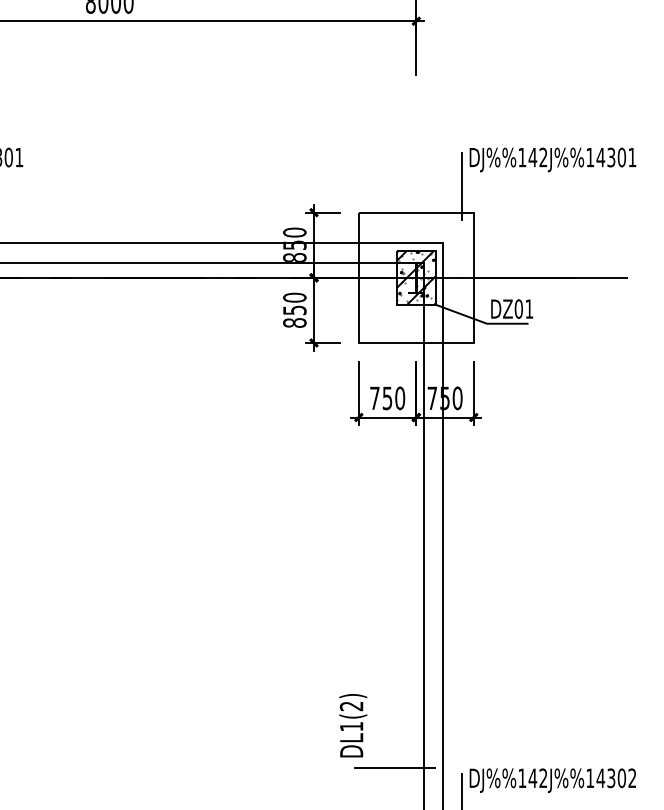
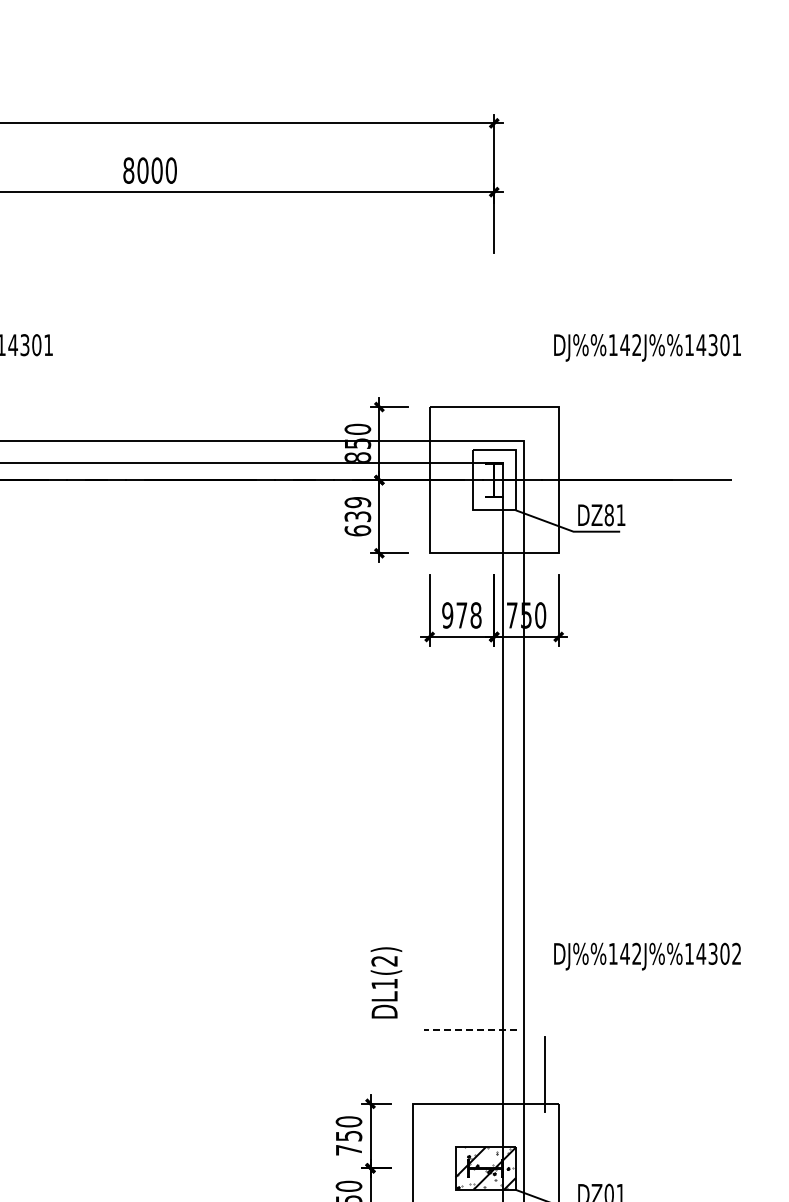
line: (462, 186) -> (545, 377), removed
hatch: (415, 278) -> (493, 480), removed
text: (518, 308) -> (608, 514), DZ01 -> DZ81
text: (294, 310) -> (357, 516), 850 -> 639
text: (387, 398) -> (461, 615), 750 -> 978
text: (353, 725) -> (386, 982), moved
line: (394, 768) -> (469, 1030), solid -> dashed
text: (552, 780) -> (647, 956), moved

